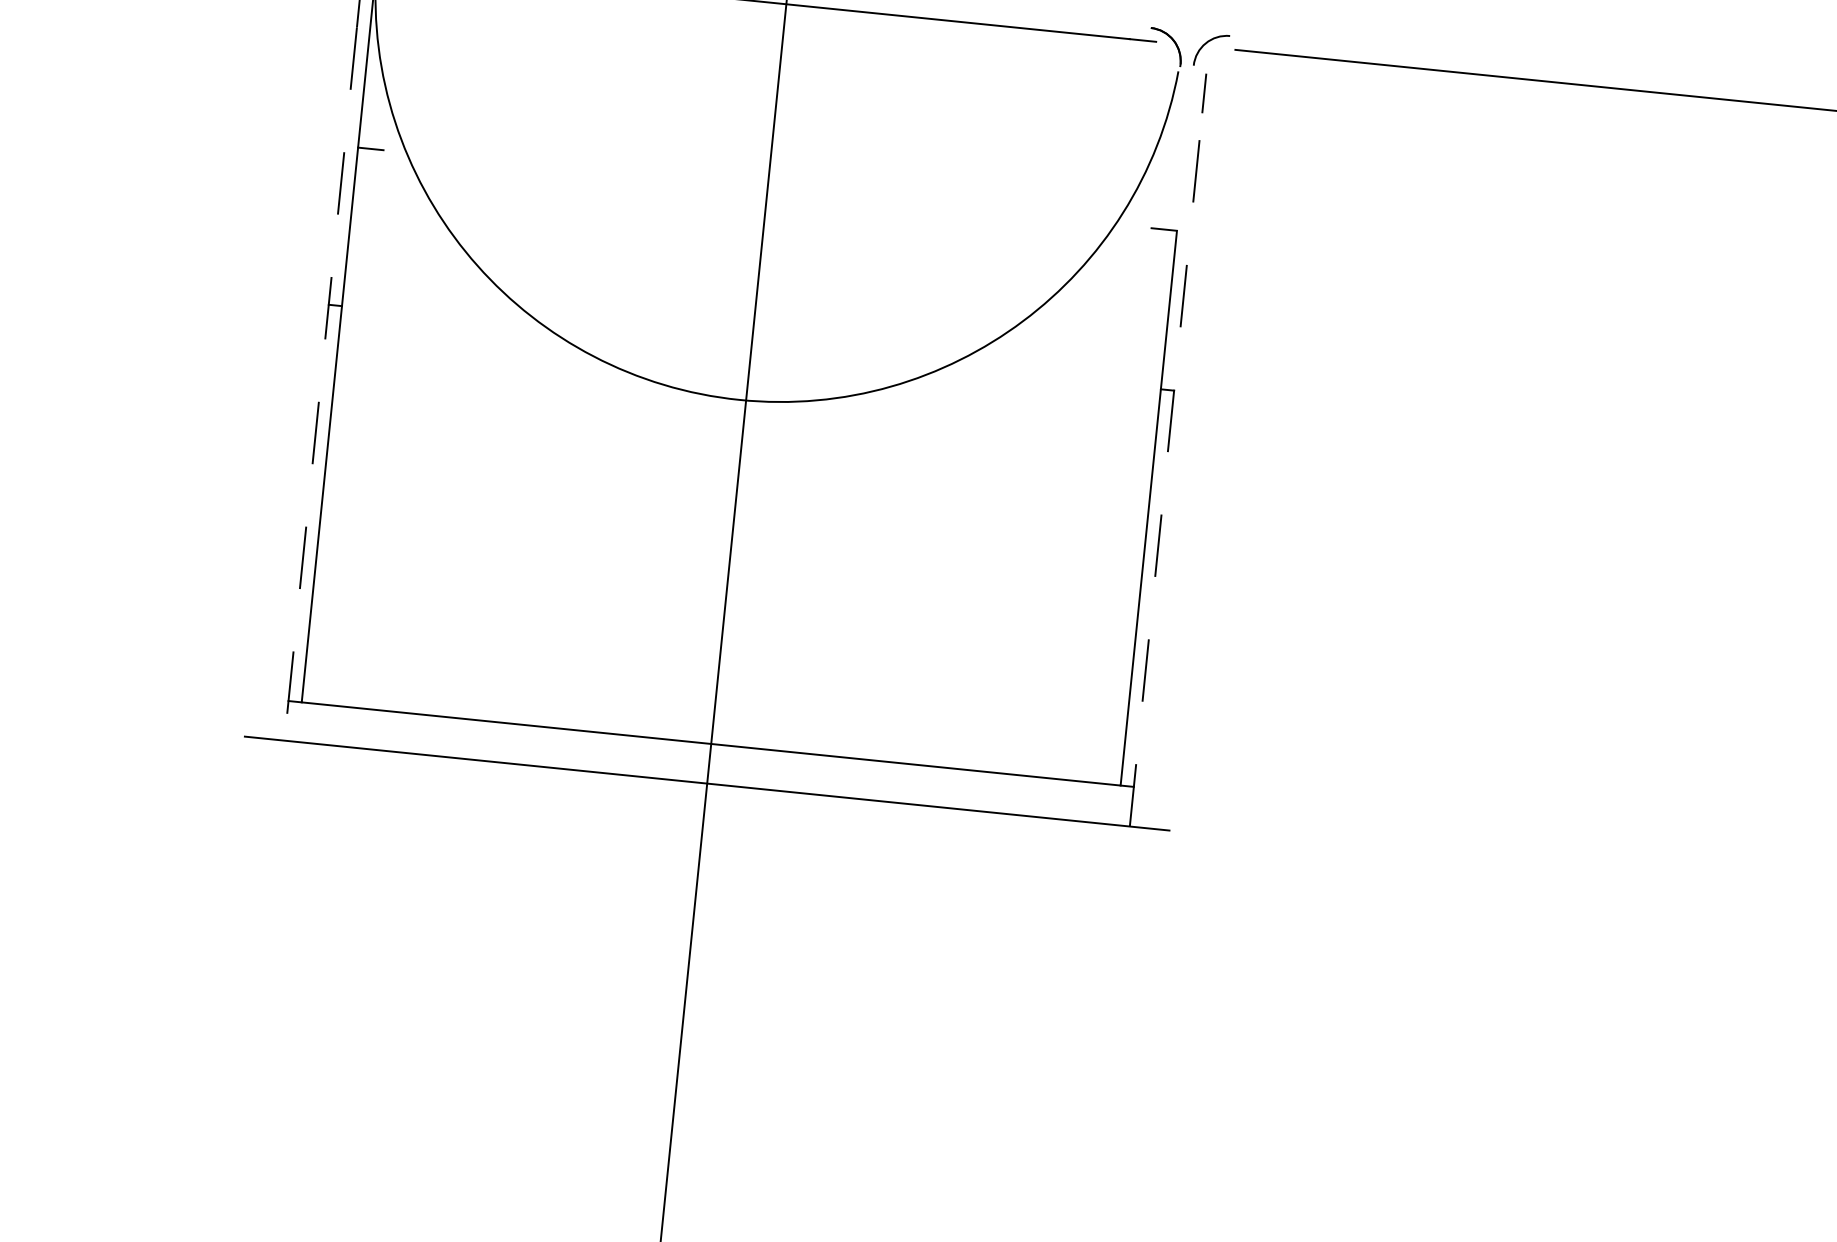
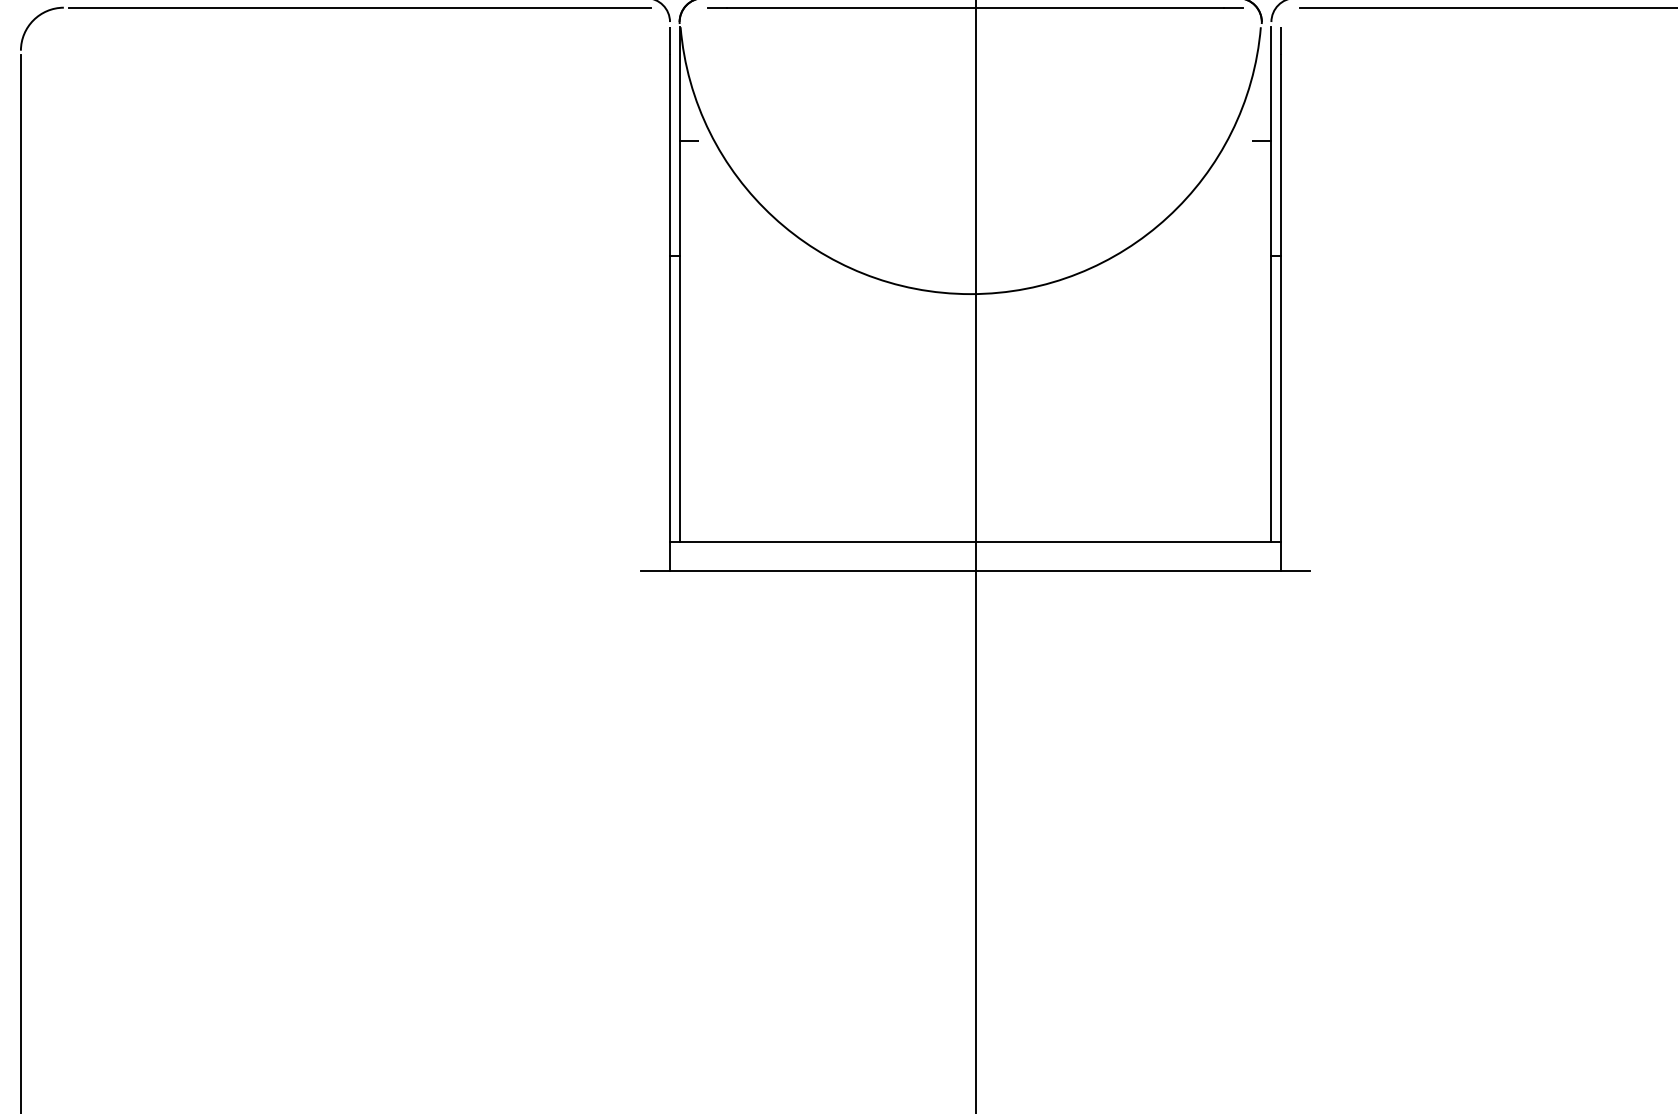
line: (1185, 150) -> (1271, 83), added
line: (321, 384) -> (670, 313), dashed -> solid
line: (1165, 470) -> (1280, 313), dashed -> solid

